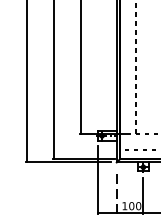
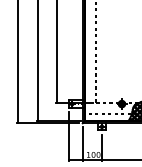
line: (116, 190) -> (82, 143), dashed -> solid

